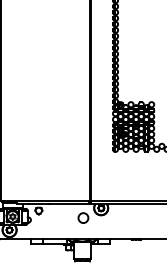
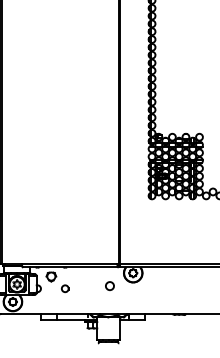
circle: (83, 217) -> (109, 285), size x0.62
part: (49, 219) -> (65, 288), added

